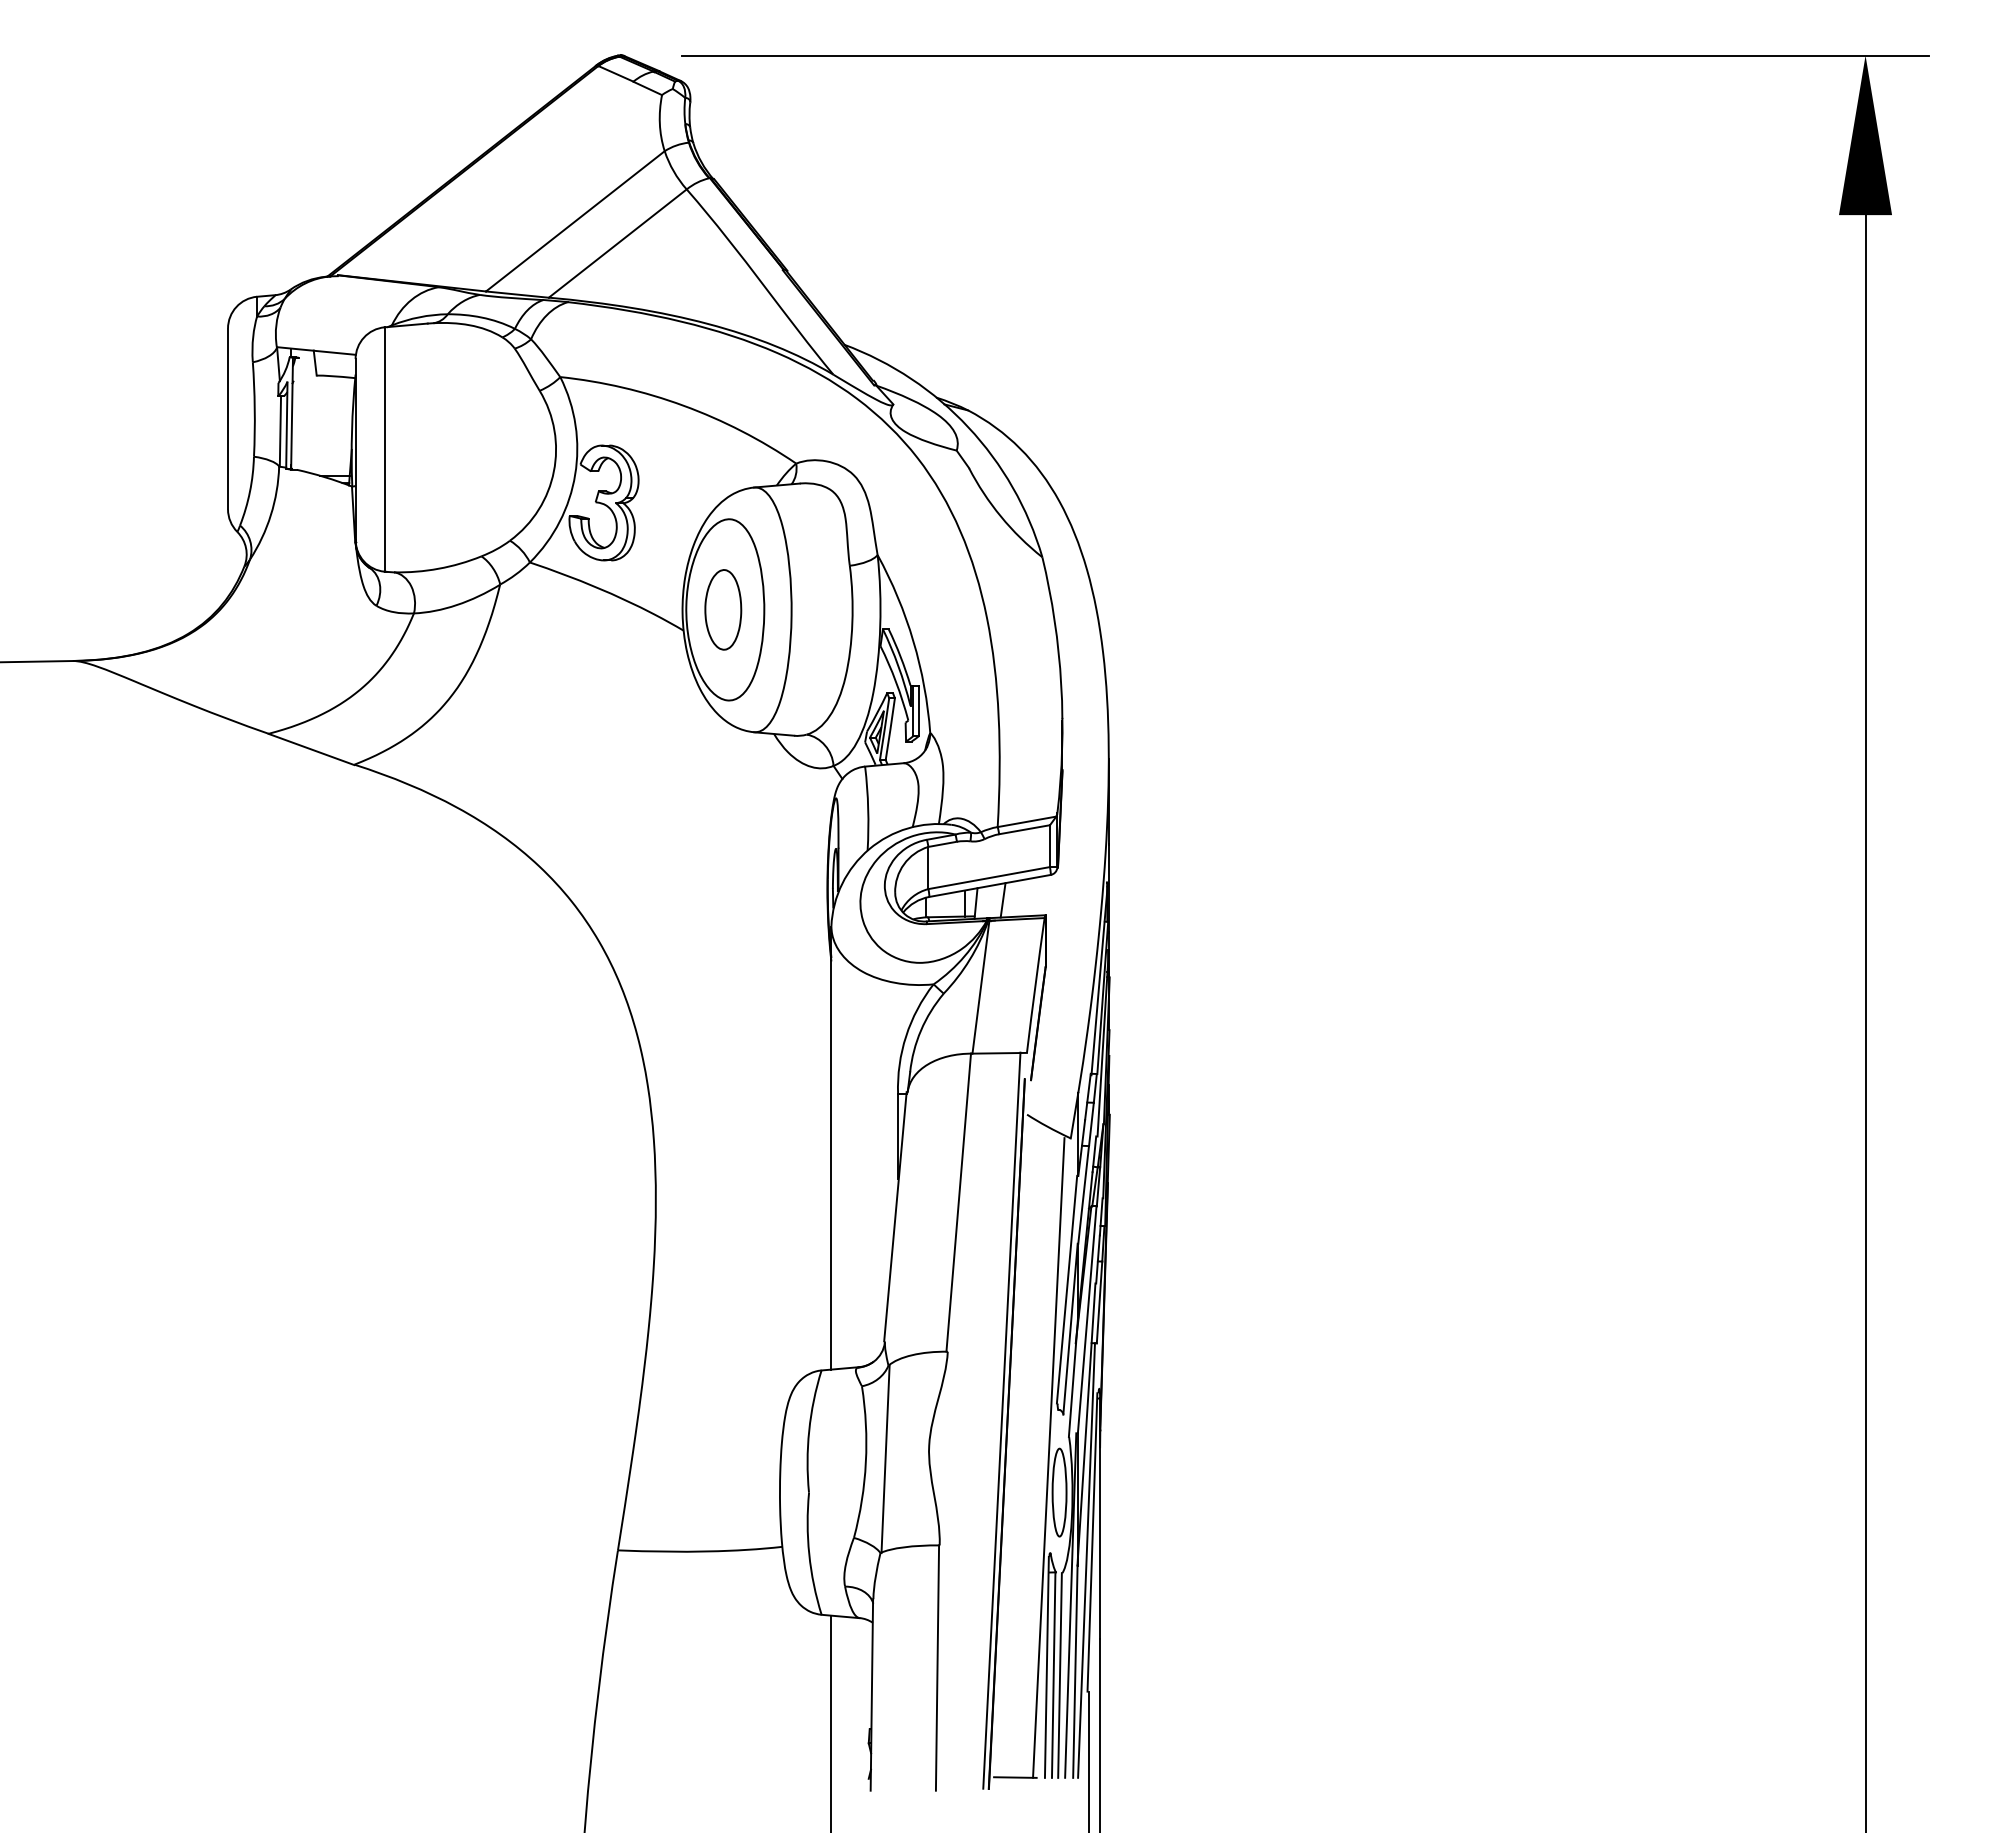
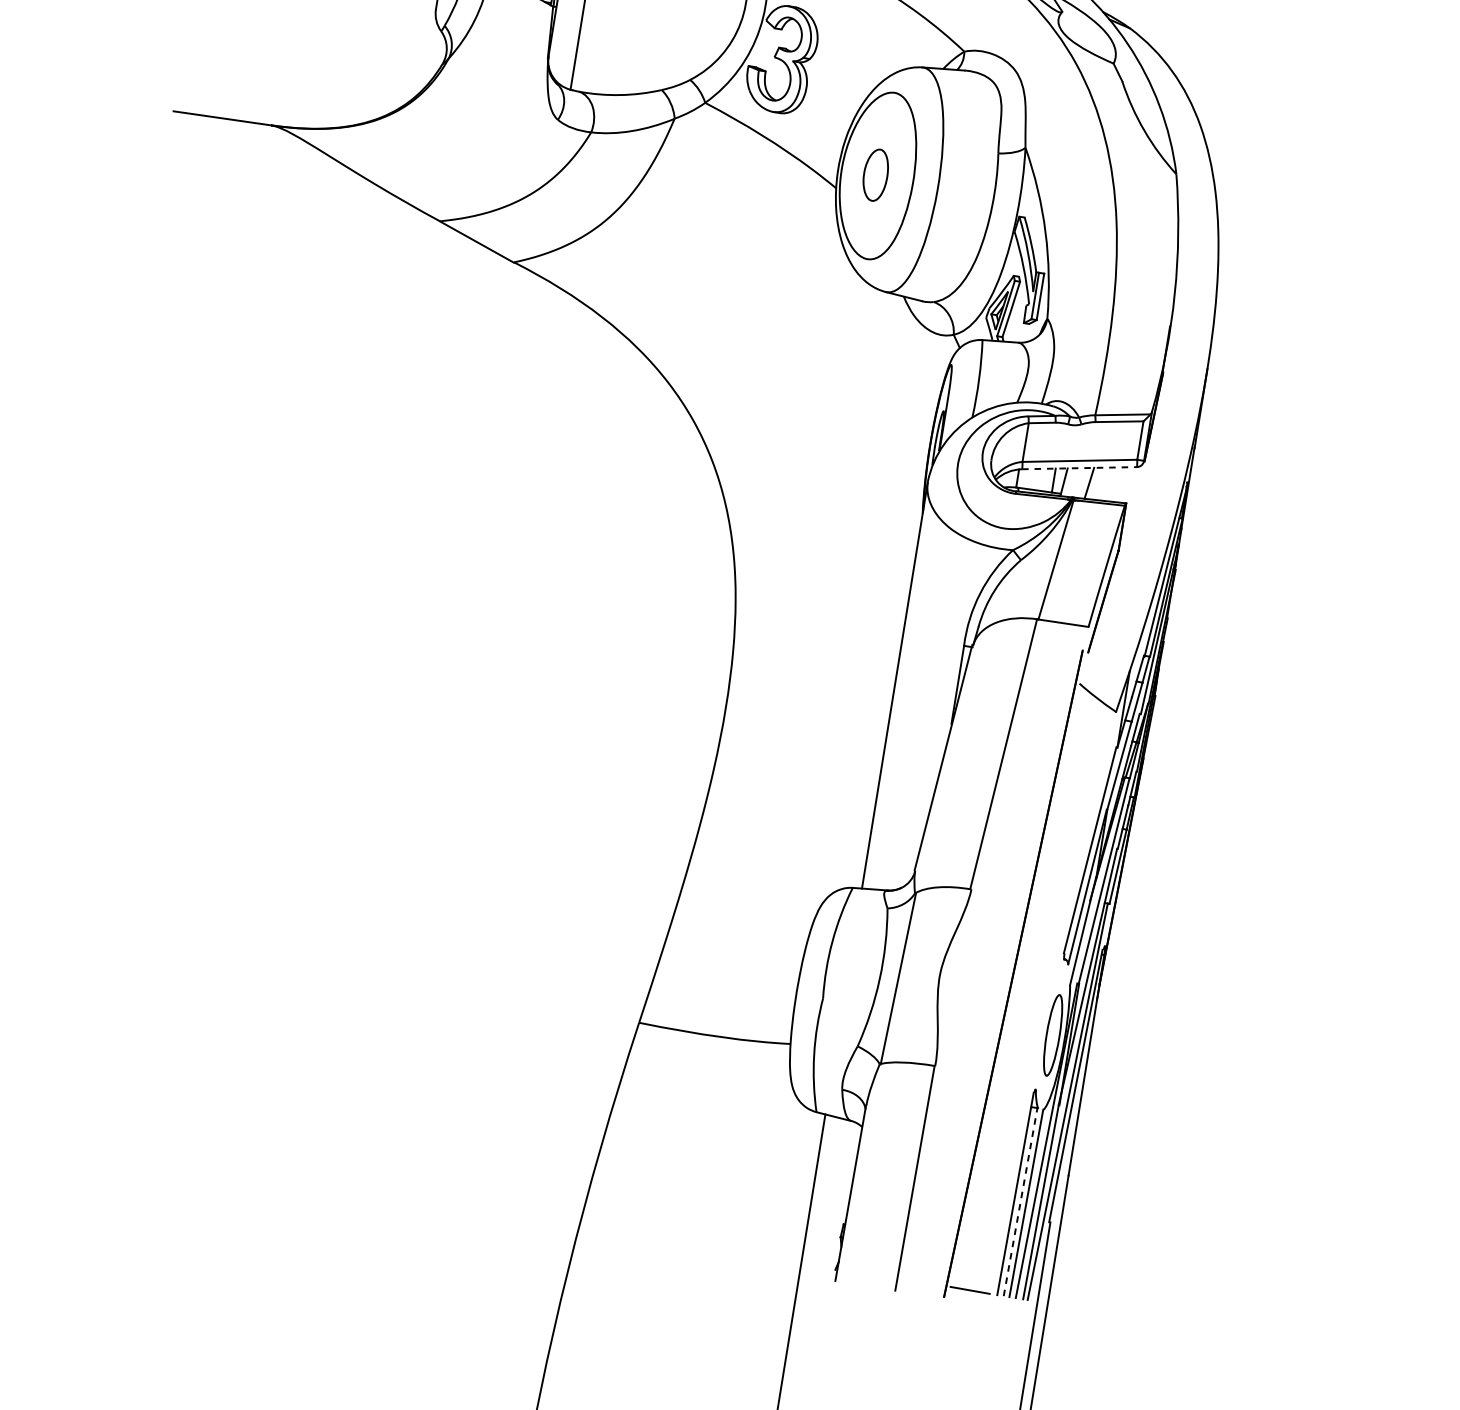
part: (723, 609) -> (875, 174), size x0.7
line: (990, 885) -> (1079, 467), solid -> dashed
line: (1001, 1420) -> (1010, 960), removed
line: (1048, 1457) -> (1048, 1001), removed
line: (1053, 1675) -> (1020, 1202), solid -> dashed

